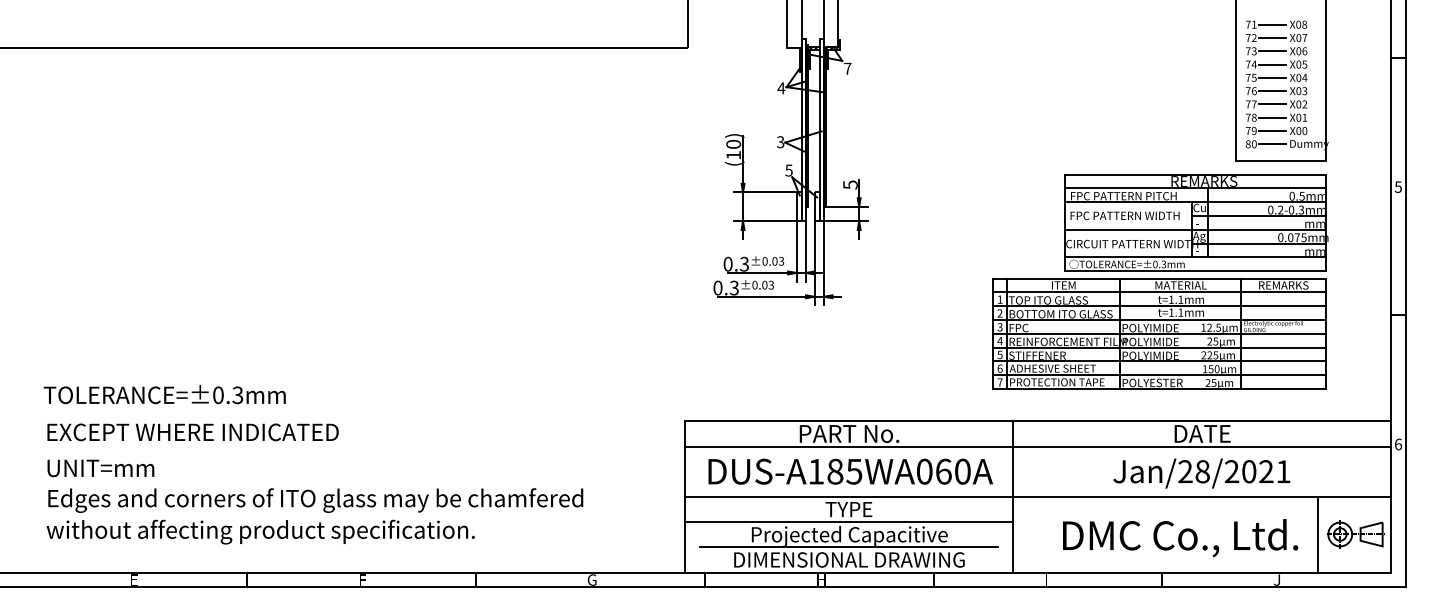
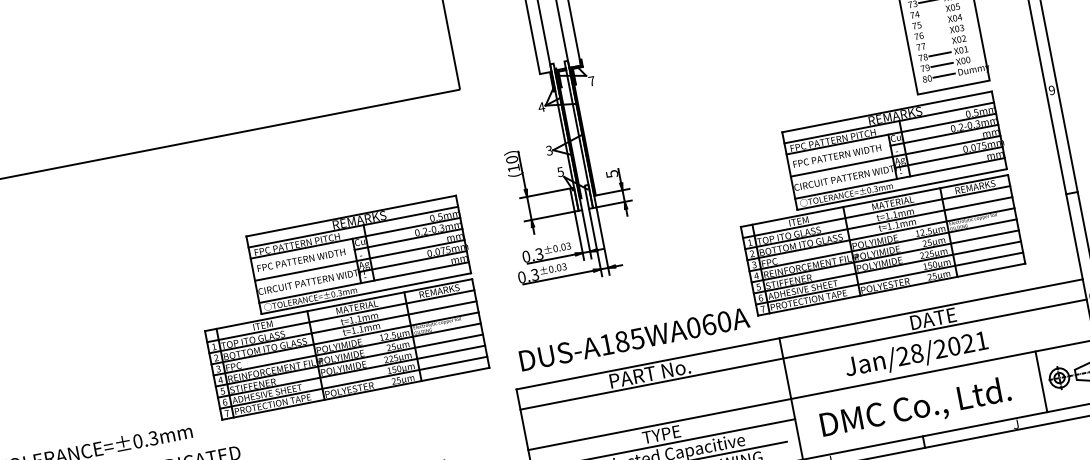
line: (1272, 64) -> (931, 11), removed
line: (1272, 77) -> (933, 22), removed
line: (1272, 91) -> (936, 33), removed
line: (1272, 104) -> (938, 43), removed
text: (1397, 186) -> (1051, 89), 5 -> 9
part: (492, 281) -> (340, 307), added
text: (850, 471) -> (634, 339), moved
text: (1201, 473) -> (916, 355), moved
text: (1180, 538) -> (915, 409), moved

